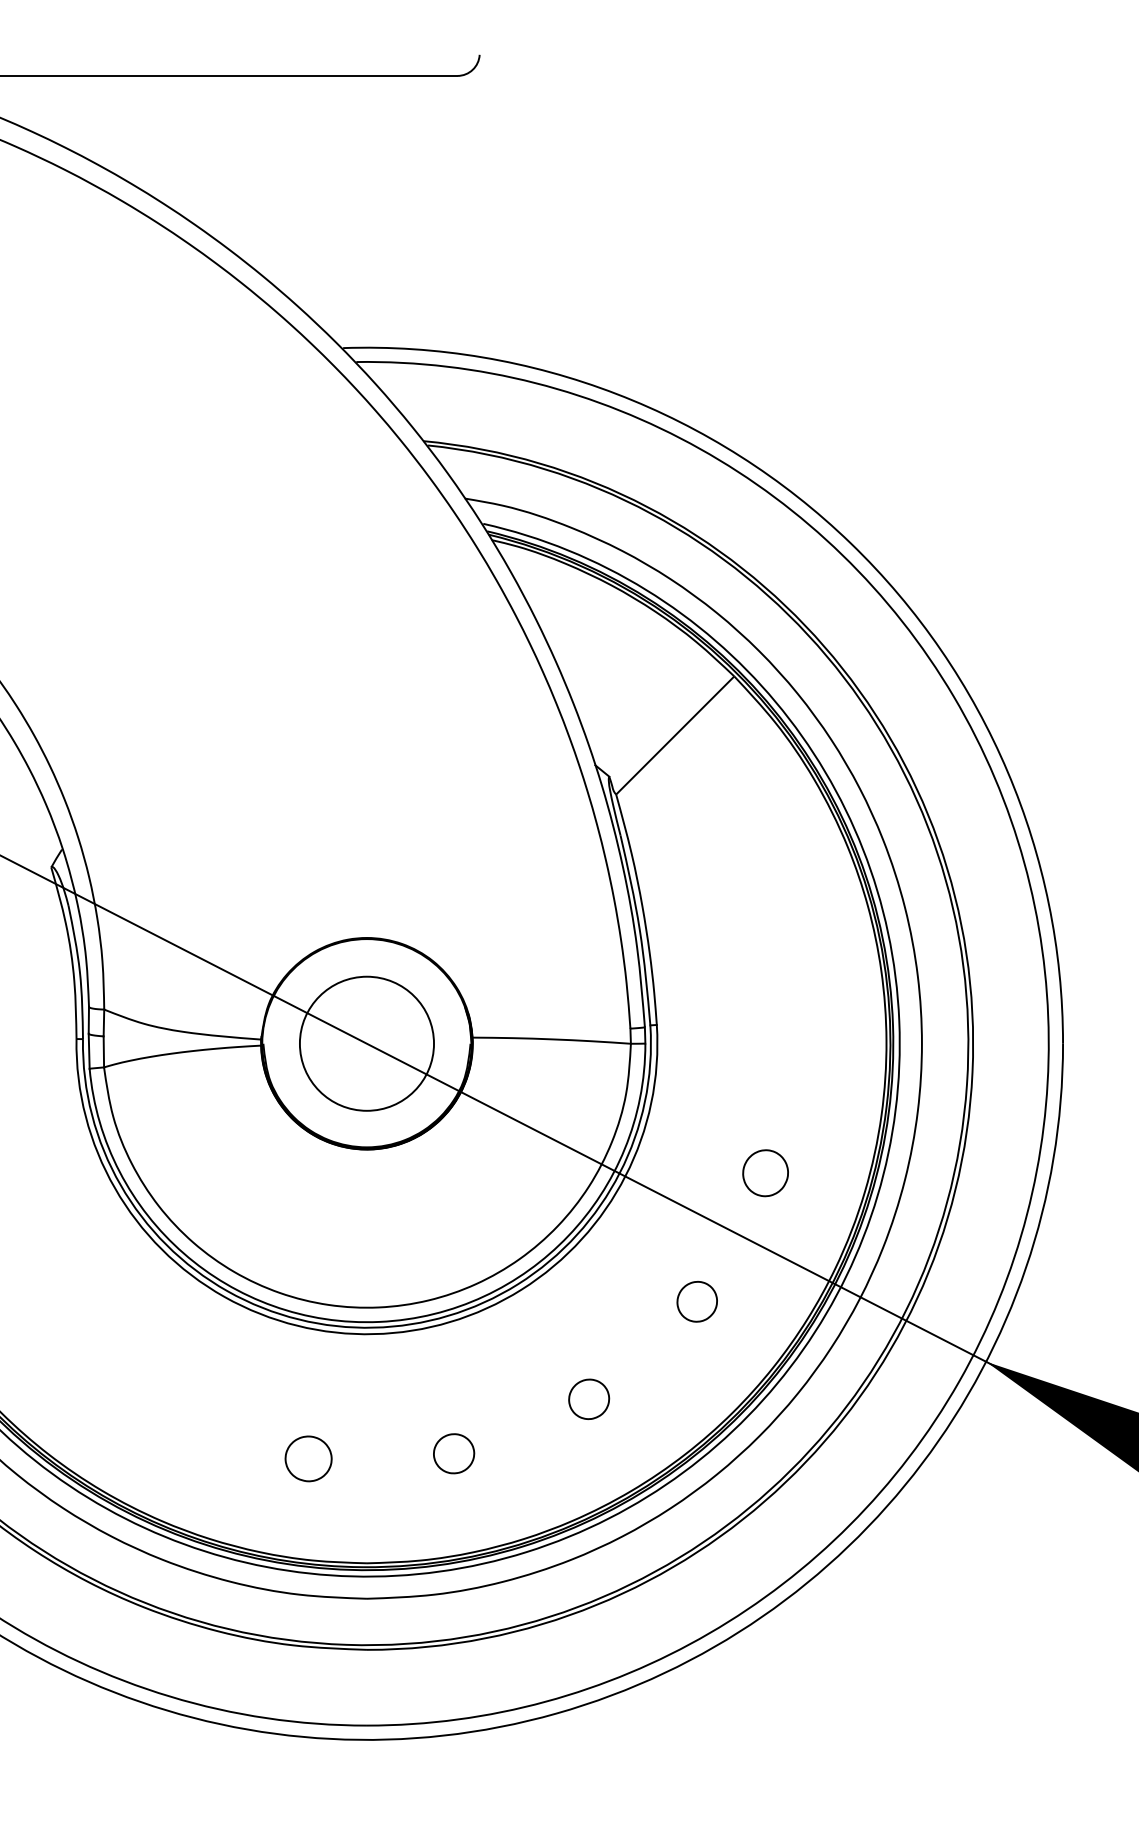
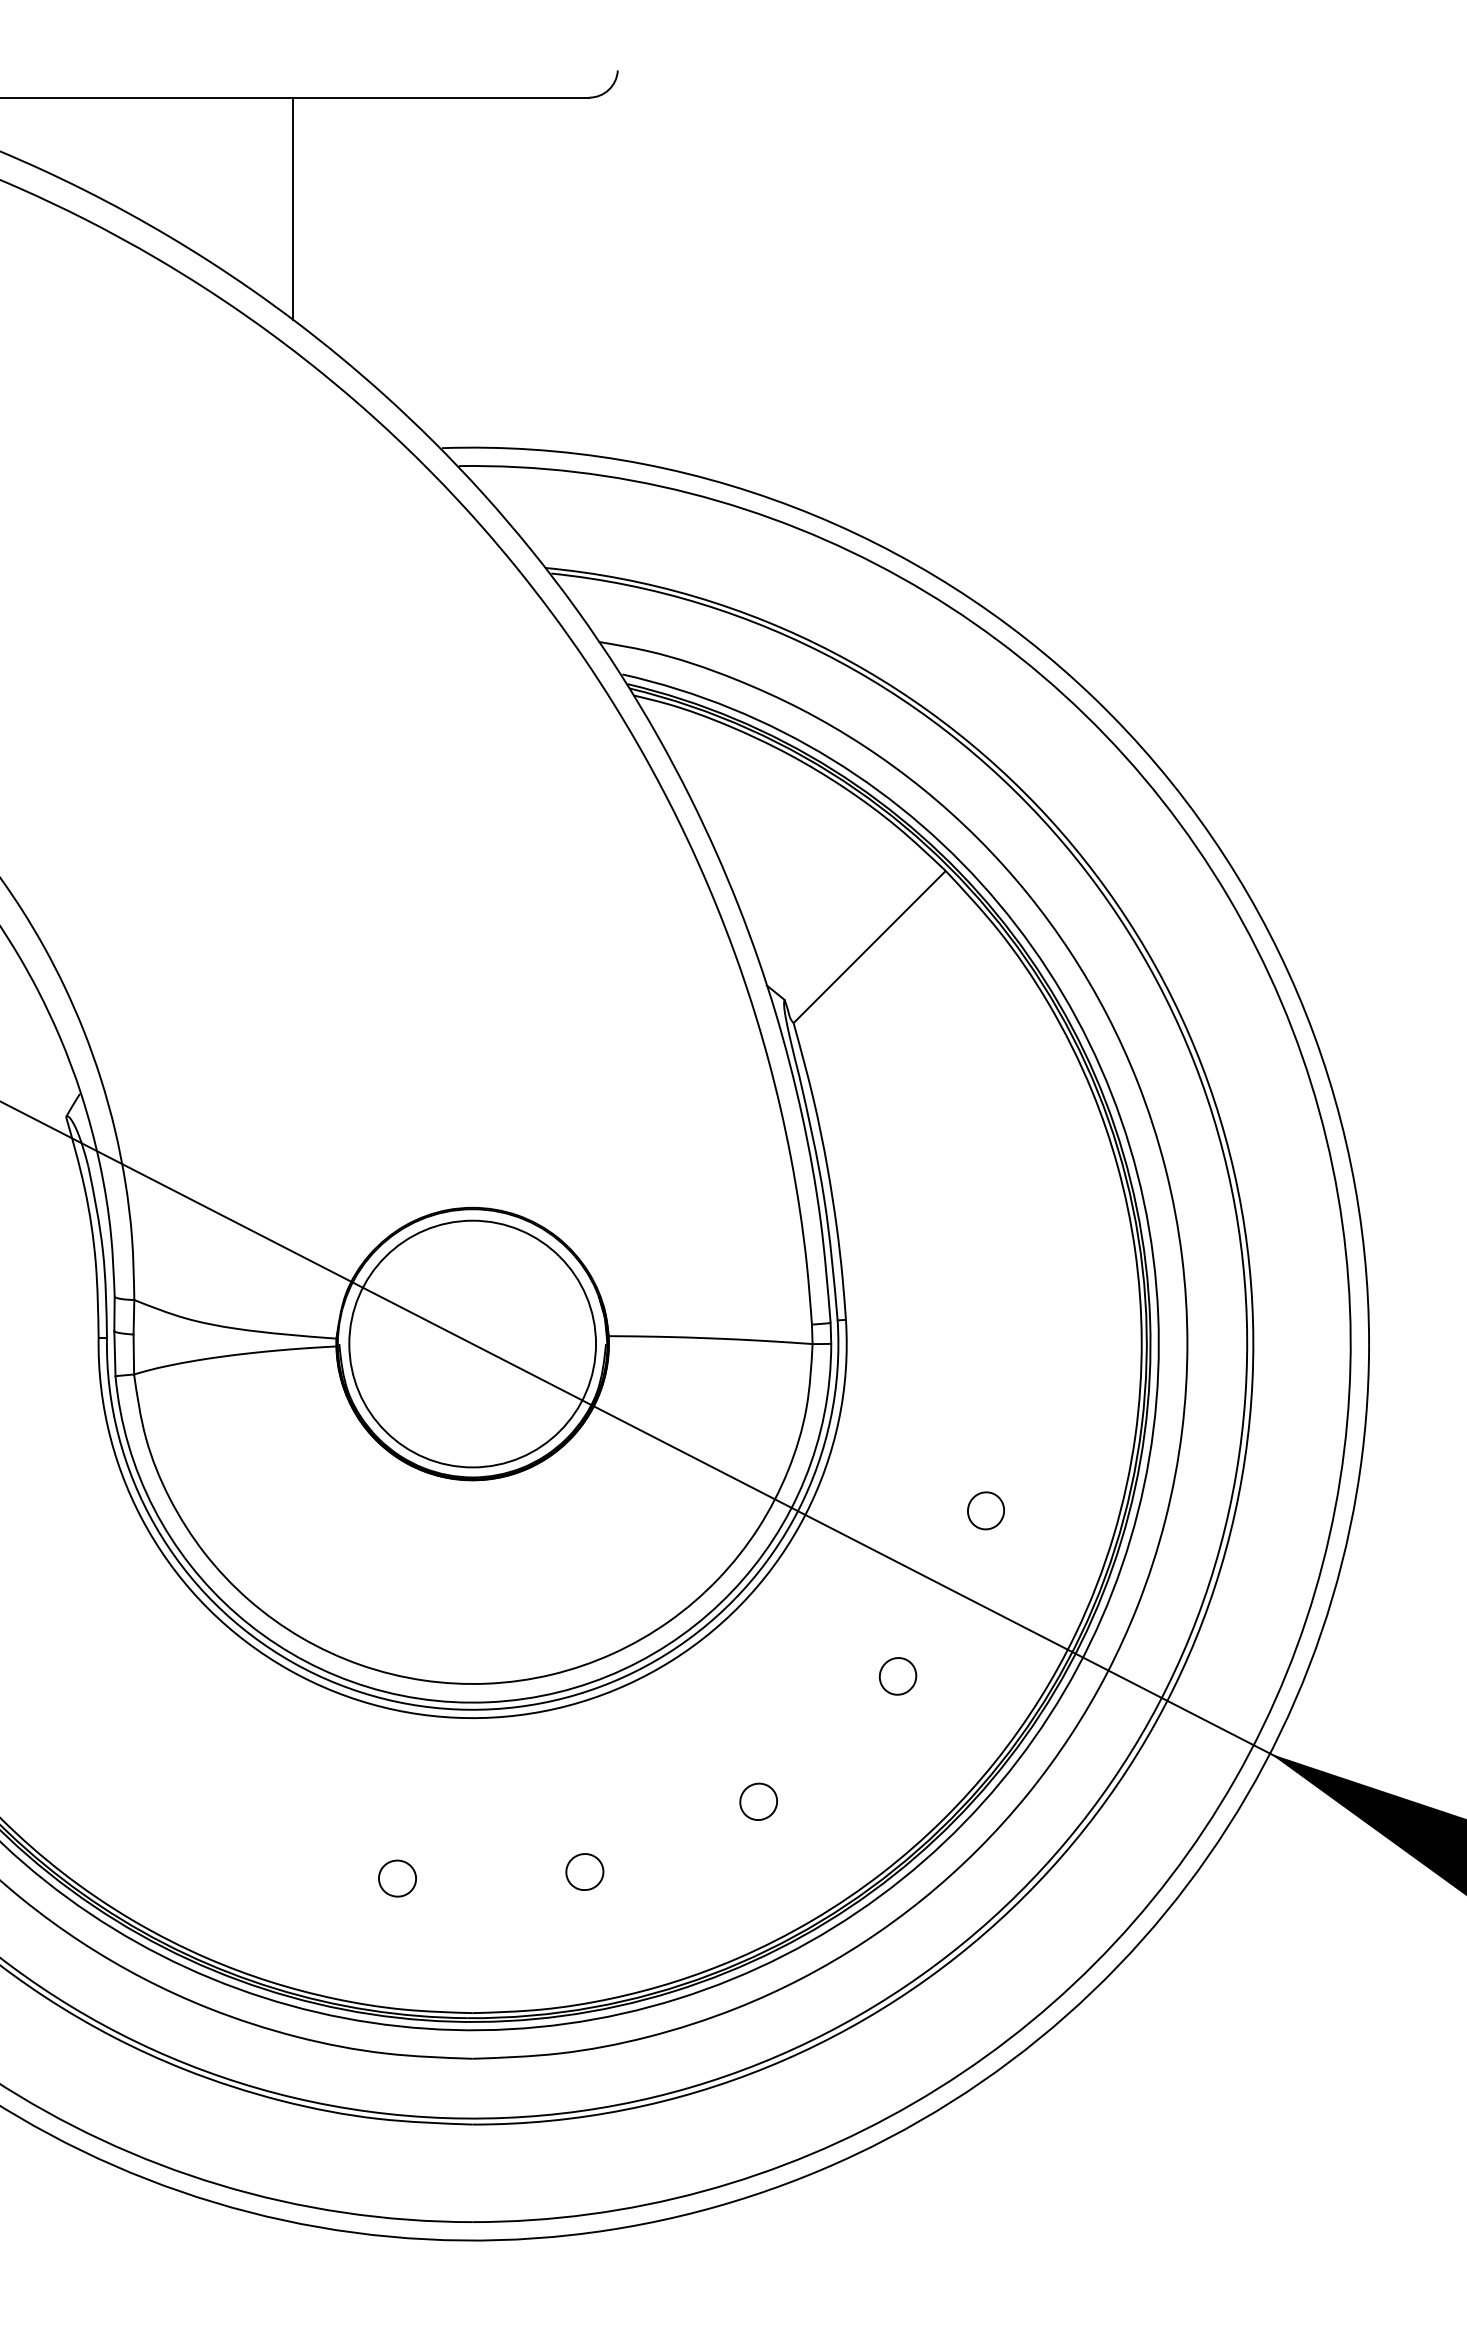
line: (227, 162) -> (293, 208), added
circle: (366, 1043) -> (472, 1343), size x1.43
part: (765, 1173) -> (985, 1510), size x0.62
part: (696, 1301) -> (897, 1676), size x0.71
part: (588, 1398) -> (758, 1801), size x0.71
part: (453, 1453) -> (584, 1871), size x0.71
part: (308, 1458) -> (397, 1878), size x0.62

